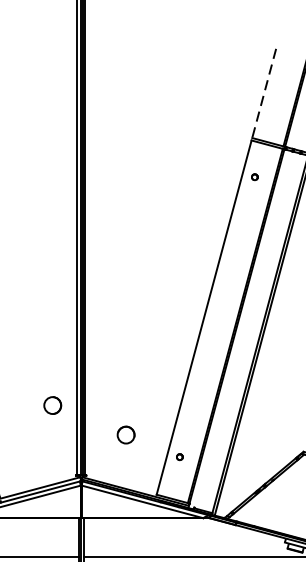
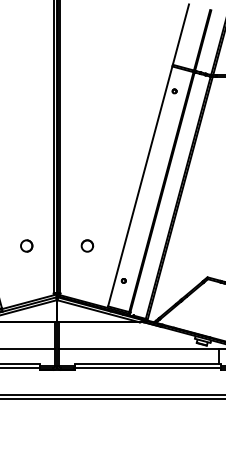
line: (263, 94) -> (180, 35), dashed -> solid
circle: (52, 404) -> (26, 245), moved
part: (126, 434) -> (87, 245), moved

